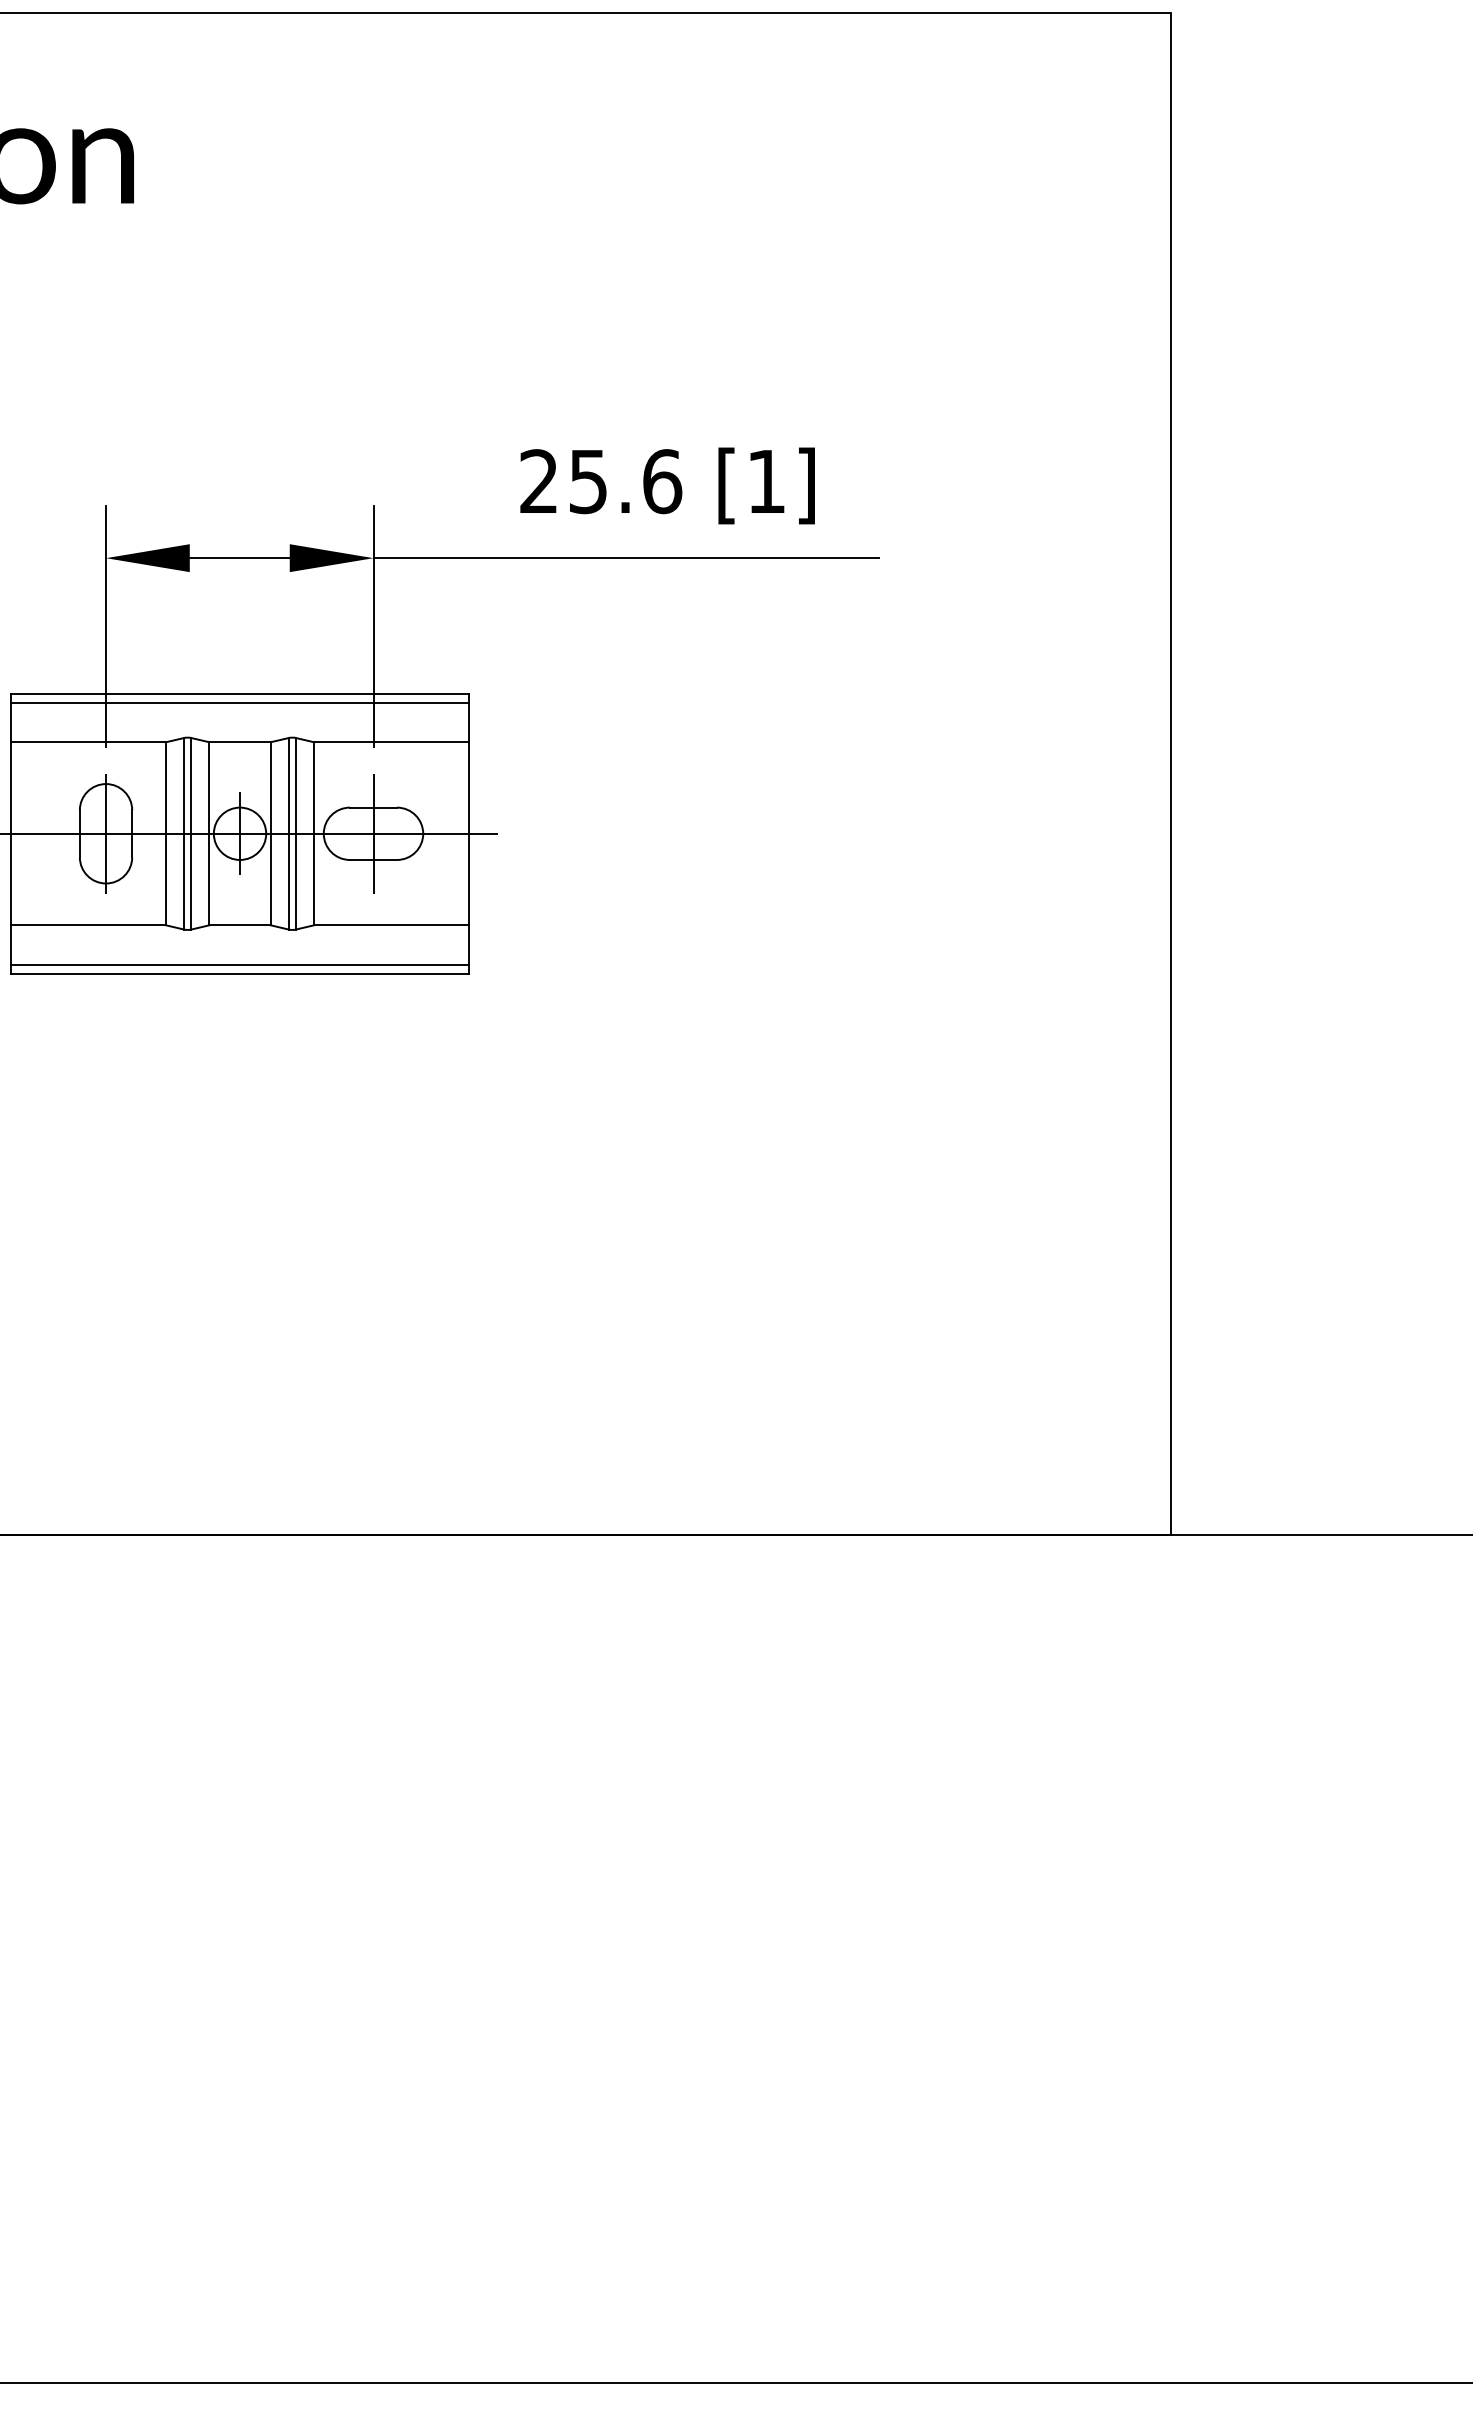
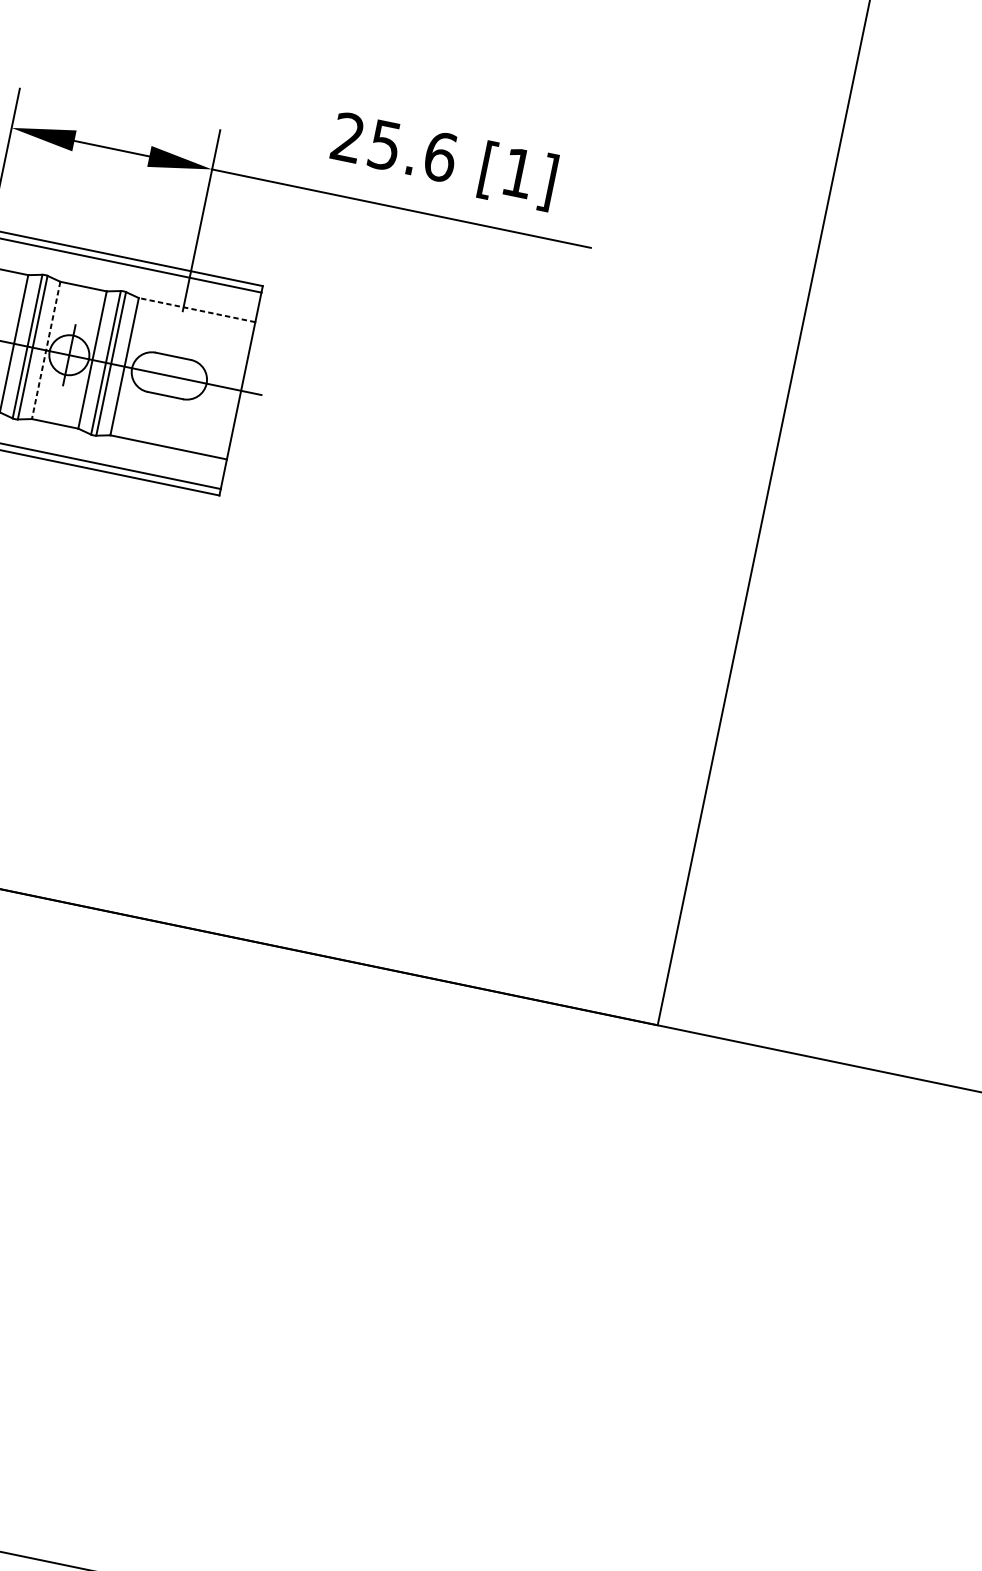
line: (391, 742) -> (197, 310), solid -> dashed
line: (209, 833) -> (46, 350), solid -> dashed
line: (373, 833) -> (169, 375), removed

